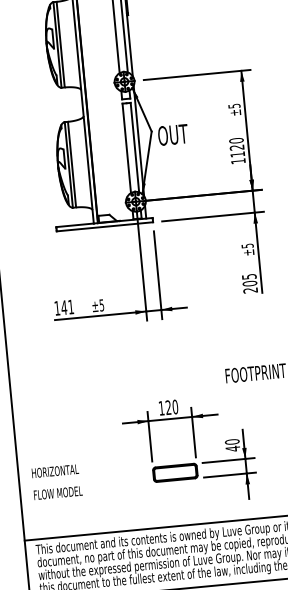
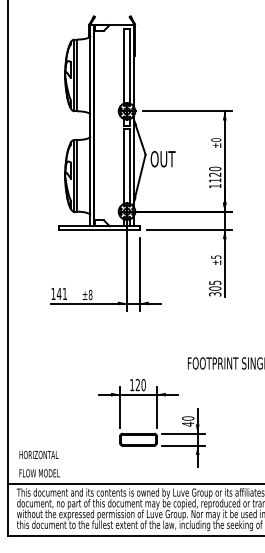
text: (234, 105) -> (216, 139), ±5 -> ±0
text: (250, 290) -> (215, 294), 205 -> 305
text: (101, 304) -> (90, 294), ±5 -> ±8
text: (56, 481) -> (39, 463), moved

